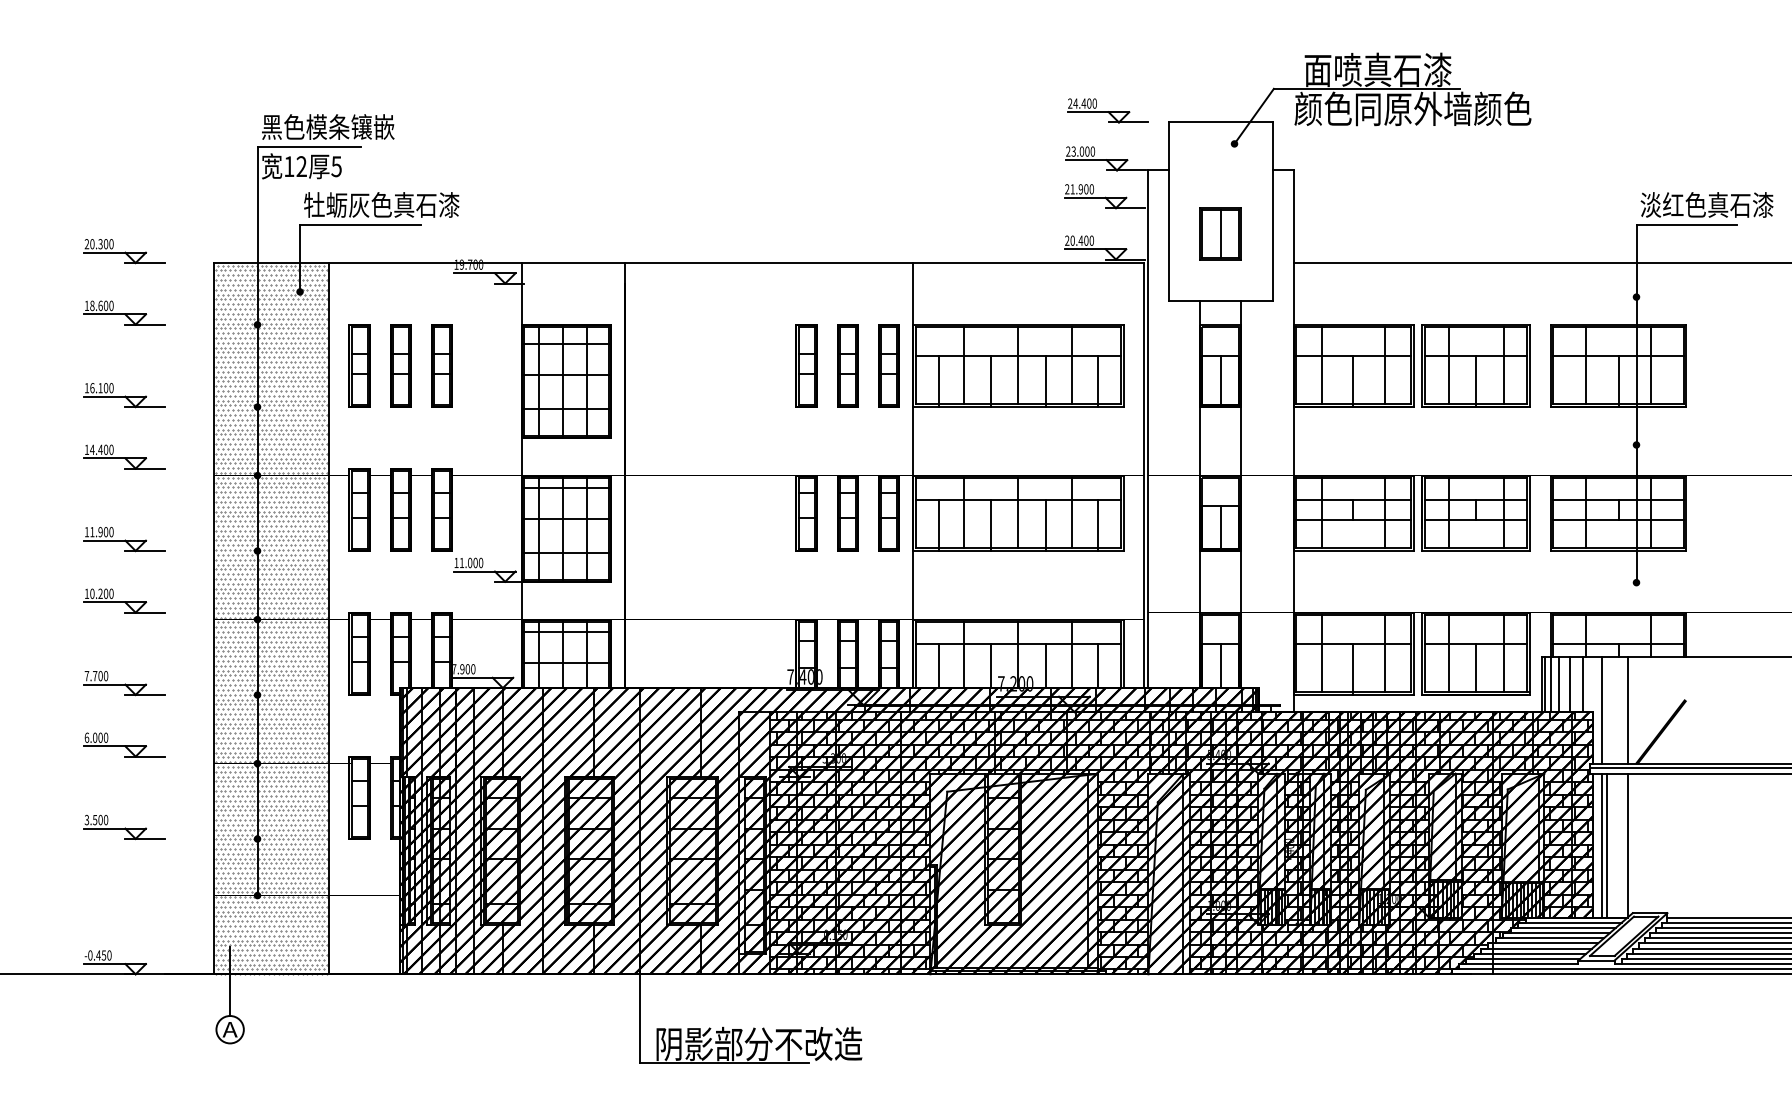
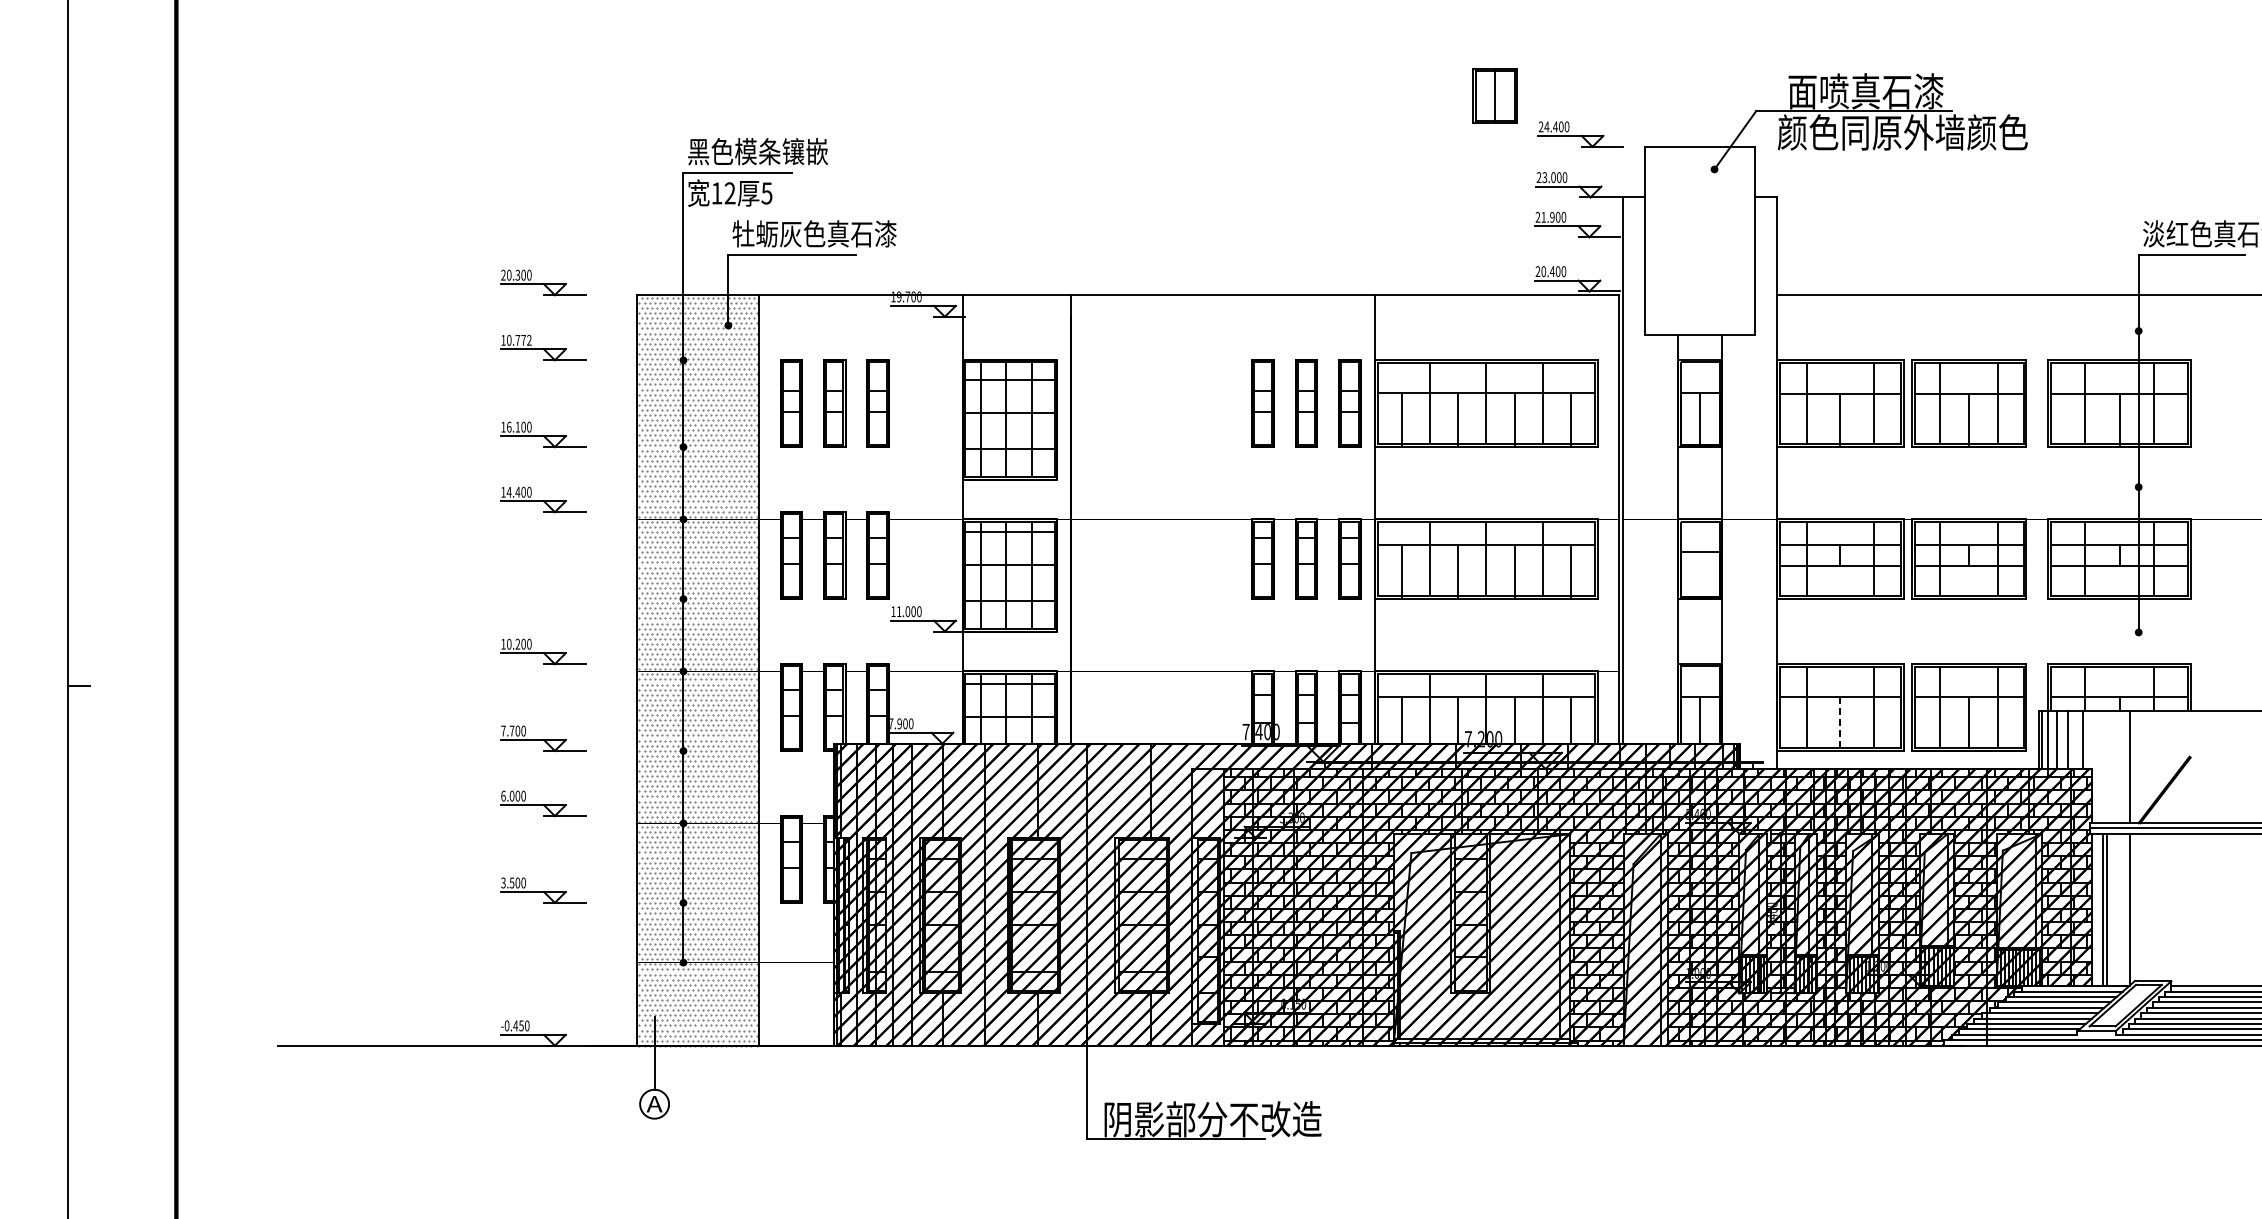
part: (1220, 233) -> (1494, 95), moved
text: (102, 305) -> (519, 339), 18.600 -> 10.772
line: (1221, 526) -> (1700, 573), removed
part: (124, 539) -> (543, 586), removed
line: (1352, 669) -> (1839, 724), solid -> dashed
line: (1602, 710) -> (2102, 767), removed

